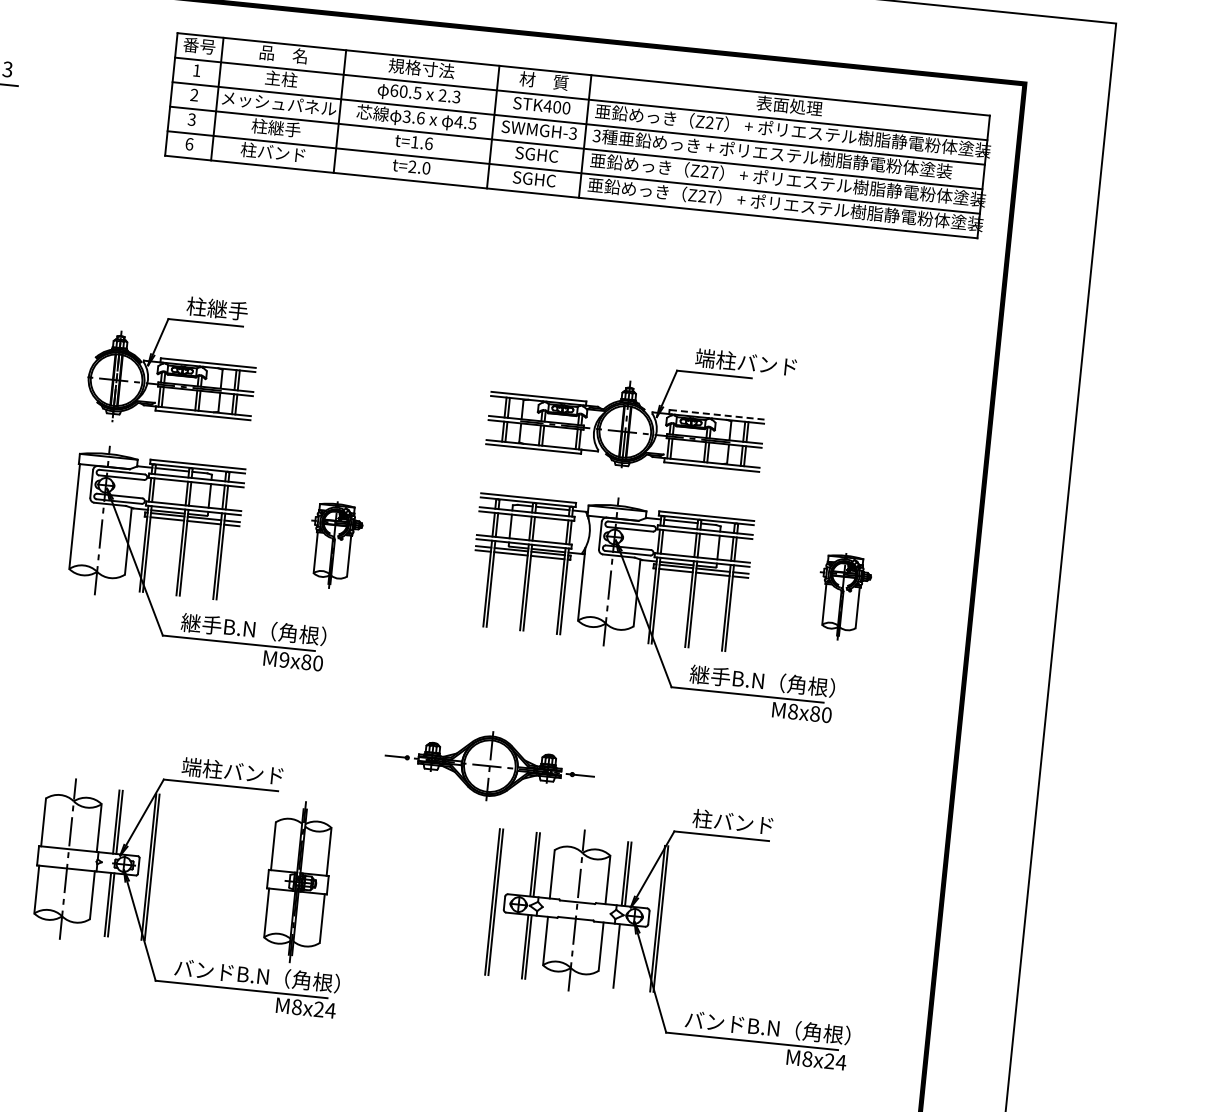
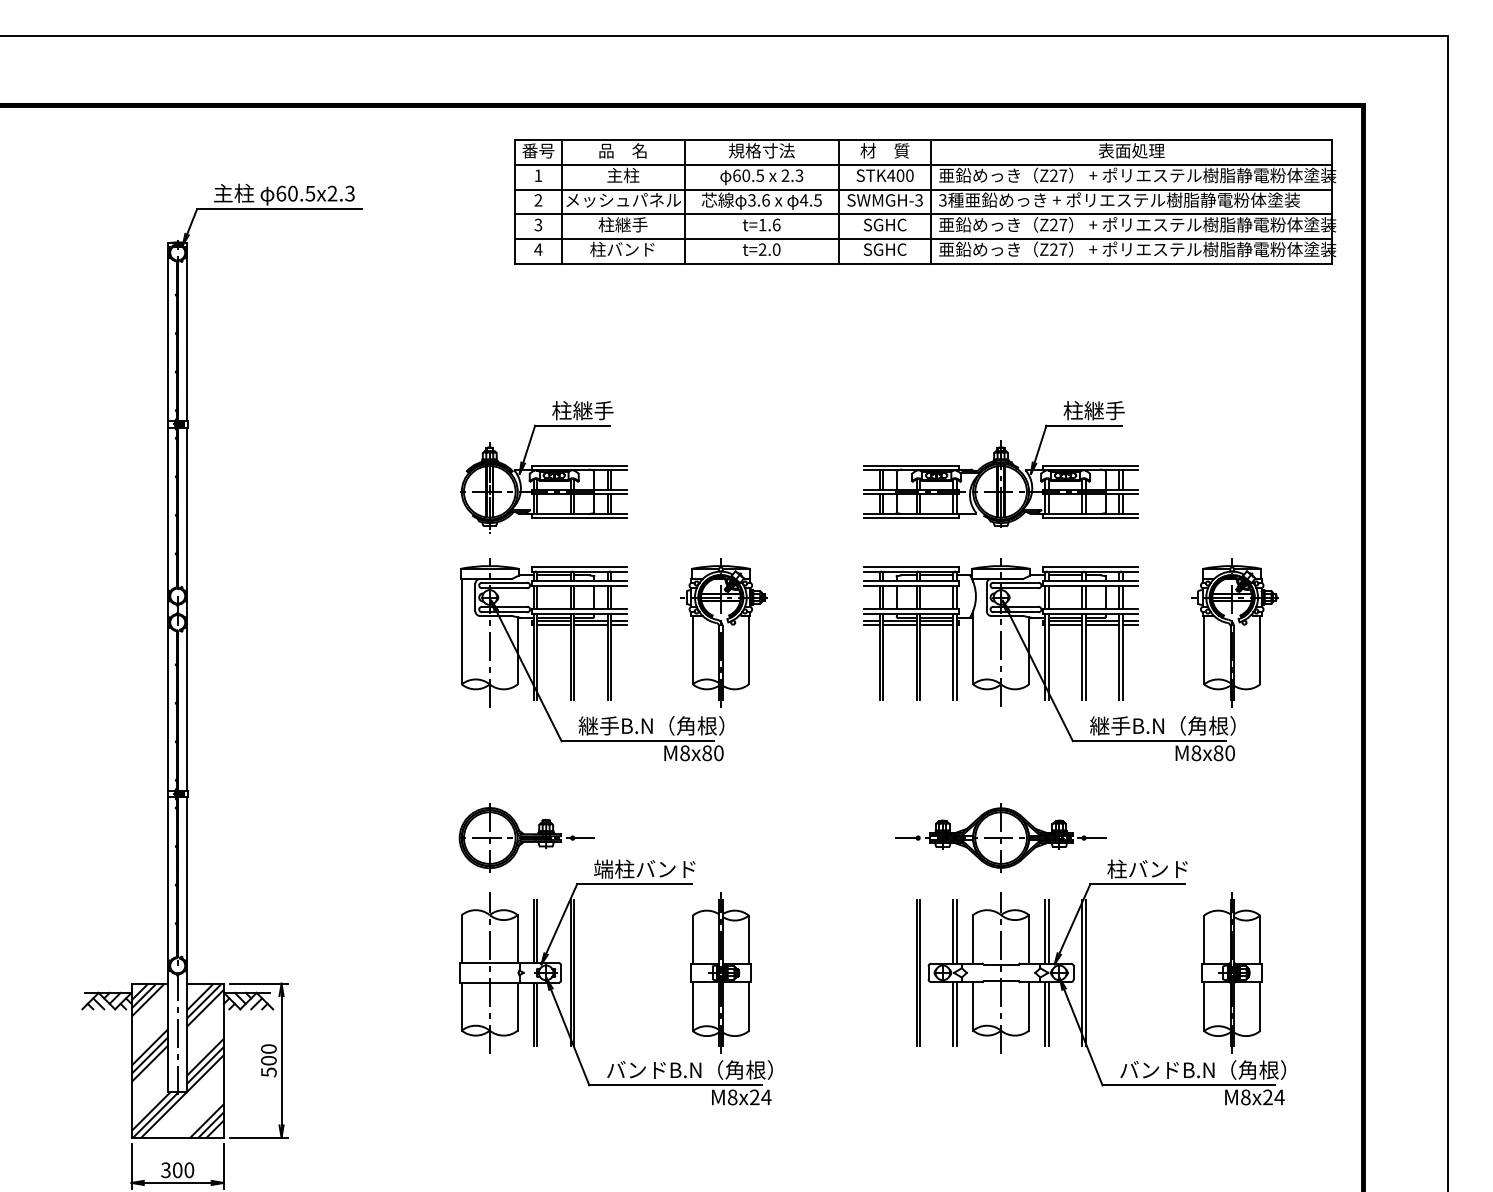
text: (189, 144) -> (538, 249), 6 -> 4
text: (745, 362) -> (1113, 410), 端柱バンド -> 柱継手
line: (716, 414) -> (1090, 465), dashed -> solid
part: (334, 543) -> (723, 632), size x1.67
part: (843, 595) -> (1234, 632), size x1.67
text: (283, 660) -> (684, 753), M9x80 -> M8x80
part: (118, 727) -> (526, 837), added
part: (489, 765) -> (1000, 837), moved
part: (805, 933) -> (1231, 972), added
line: (619, 956) -> (1048, 1014), added

